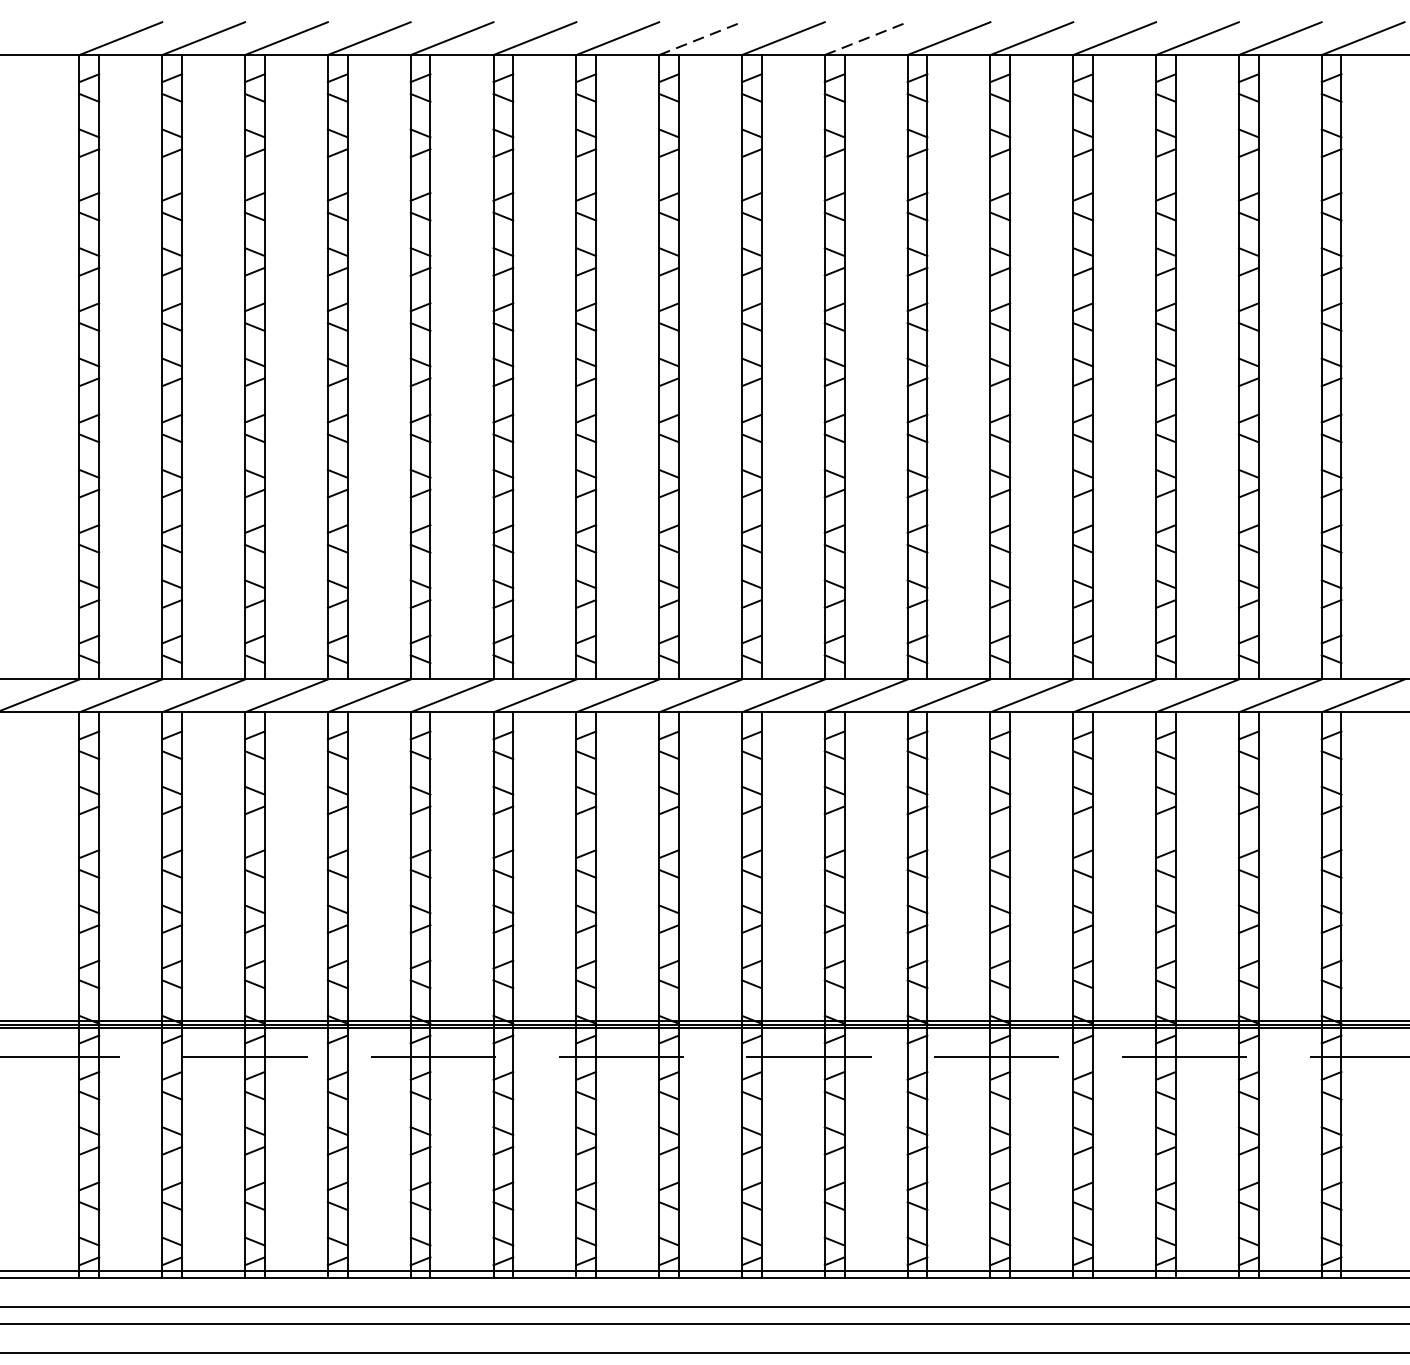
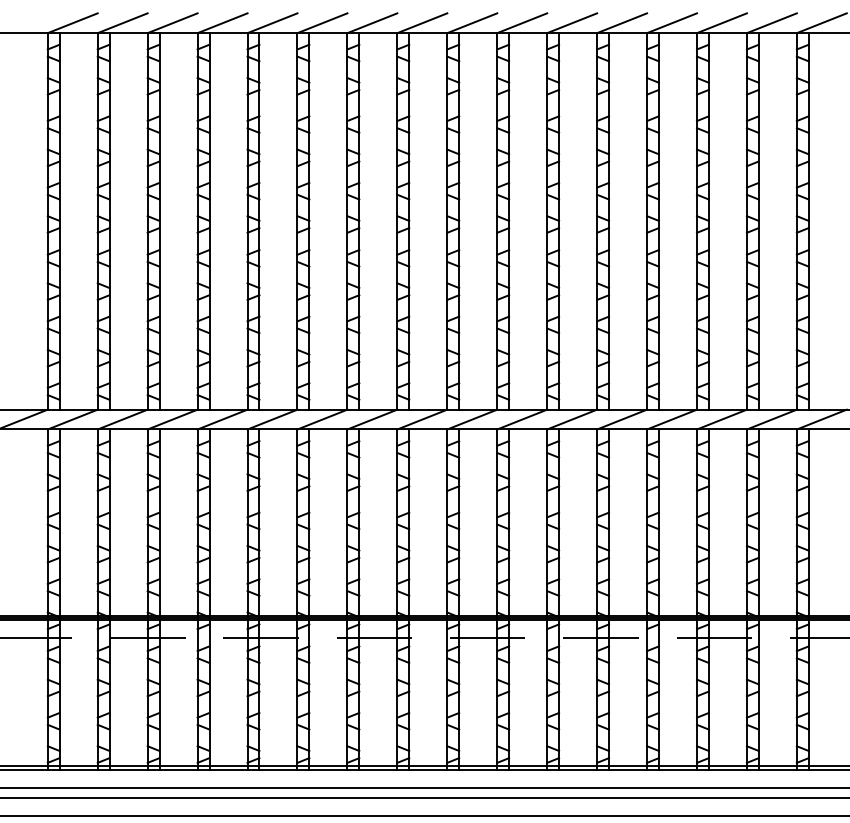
line: (700, 39) -> (422, 23), dashed -> solid
line: (866, 39) -> (522, 23), dashed -> solid

